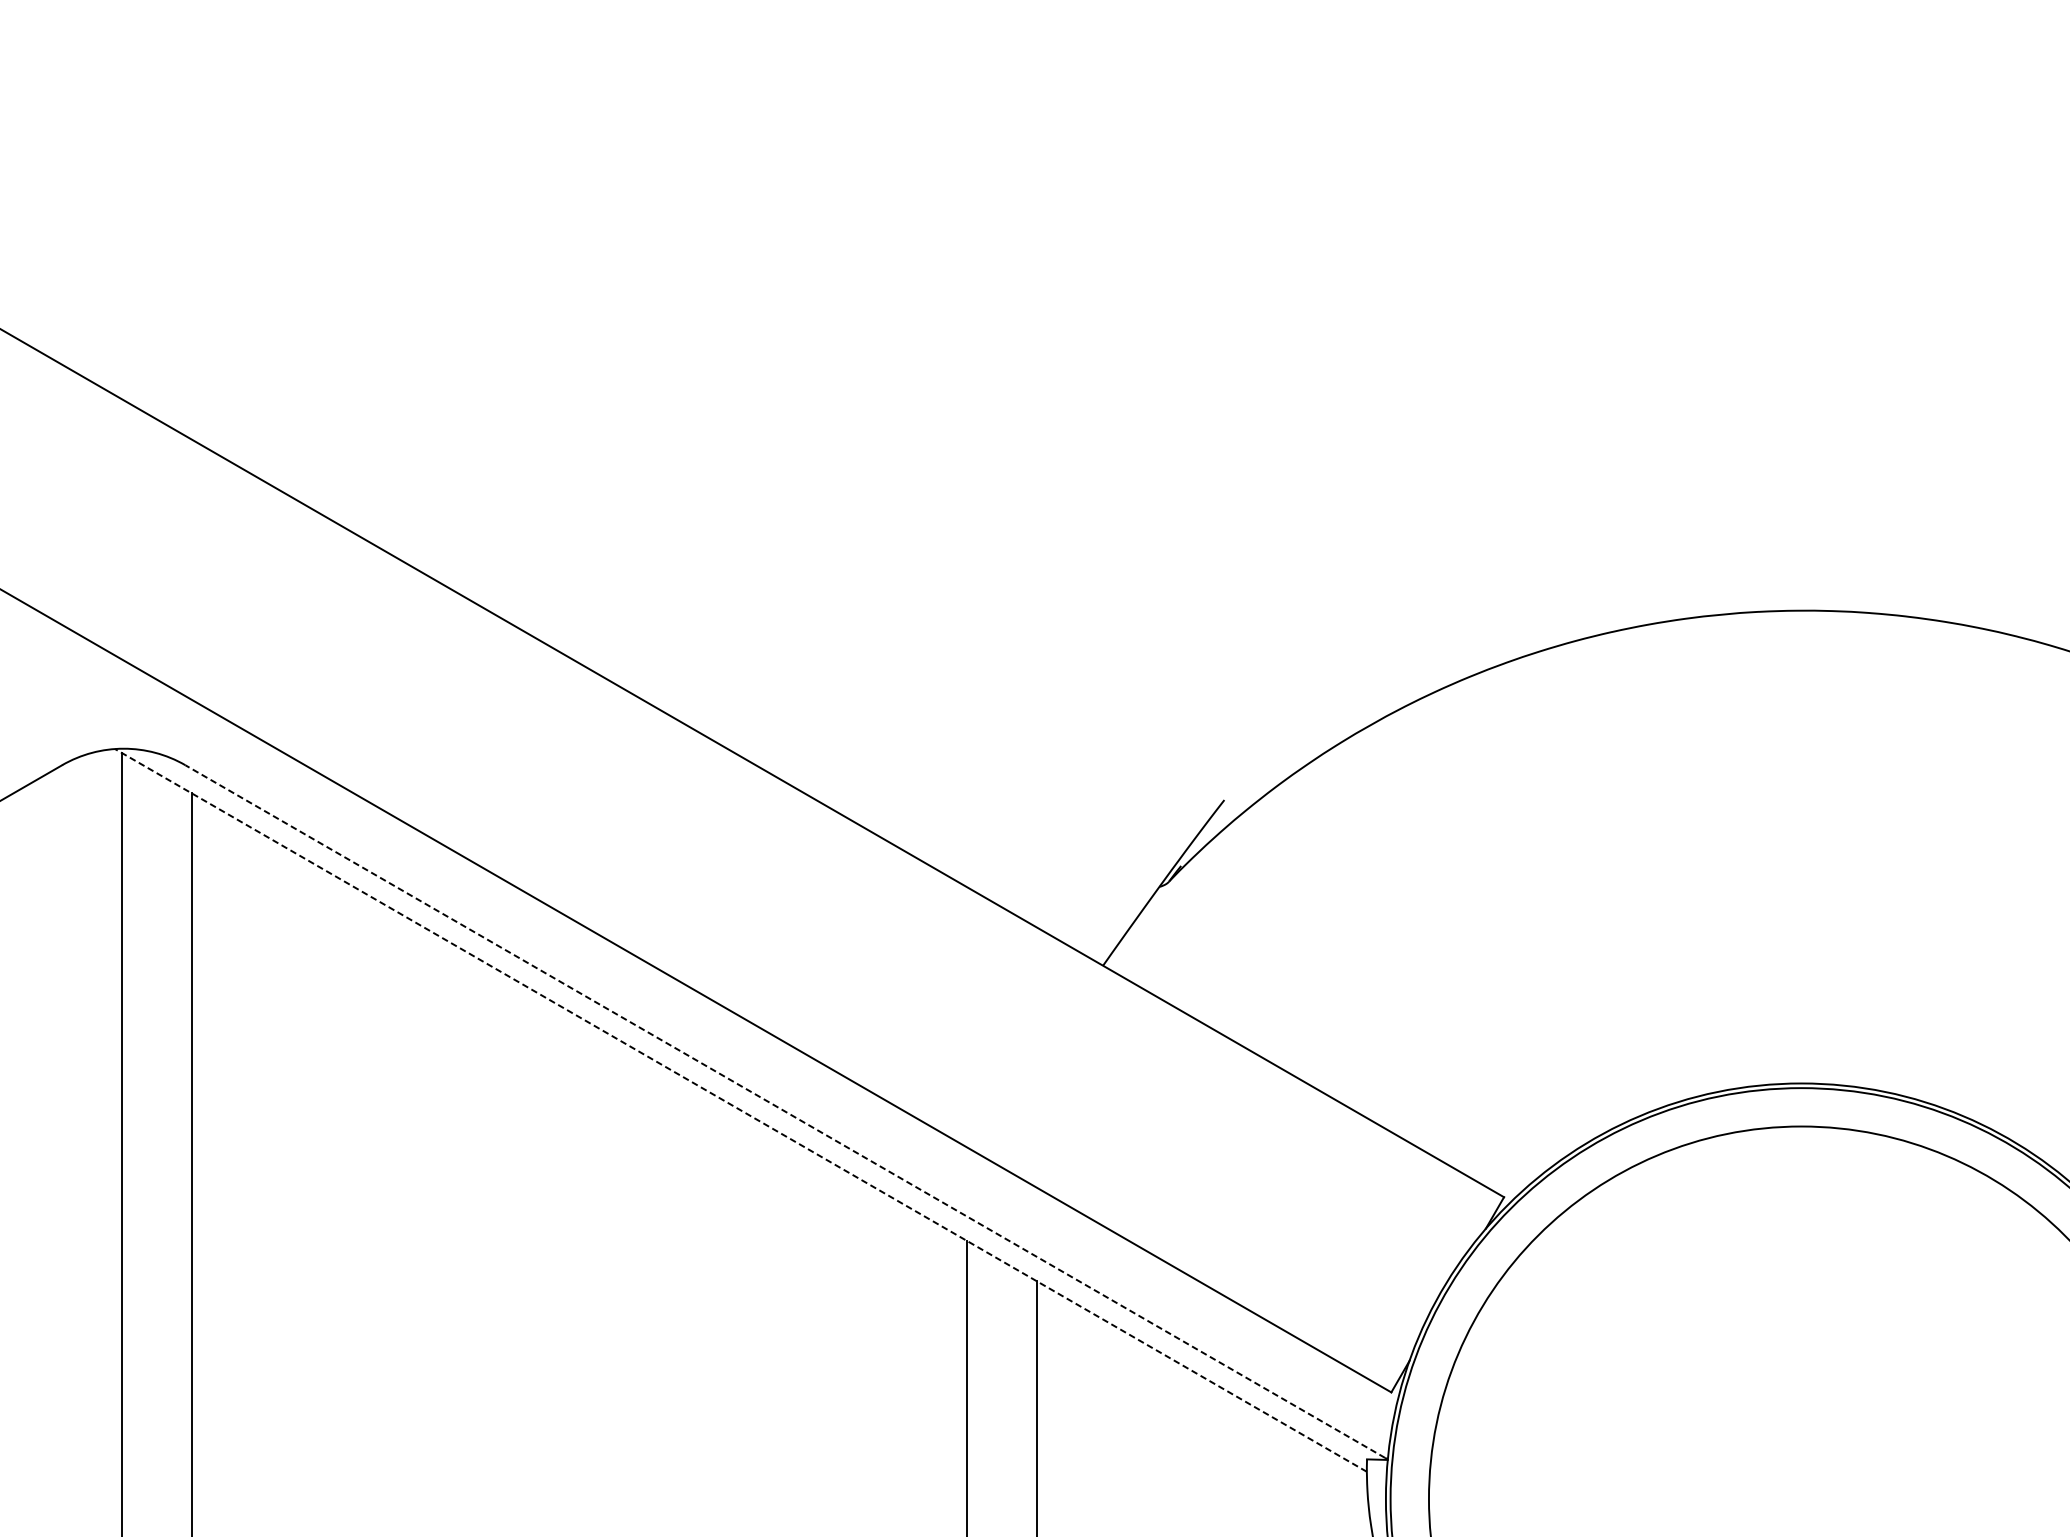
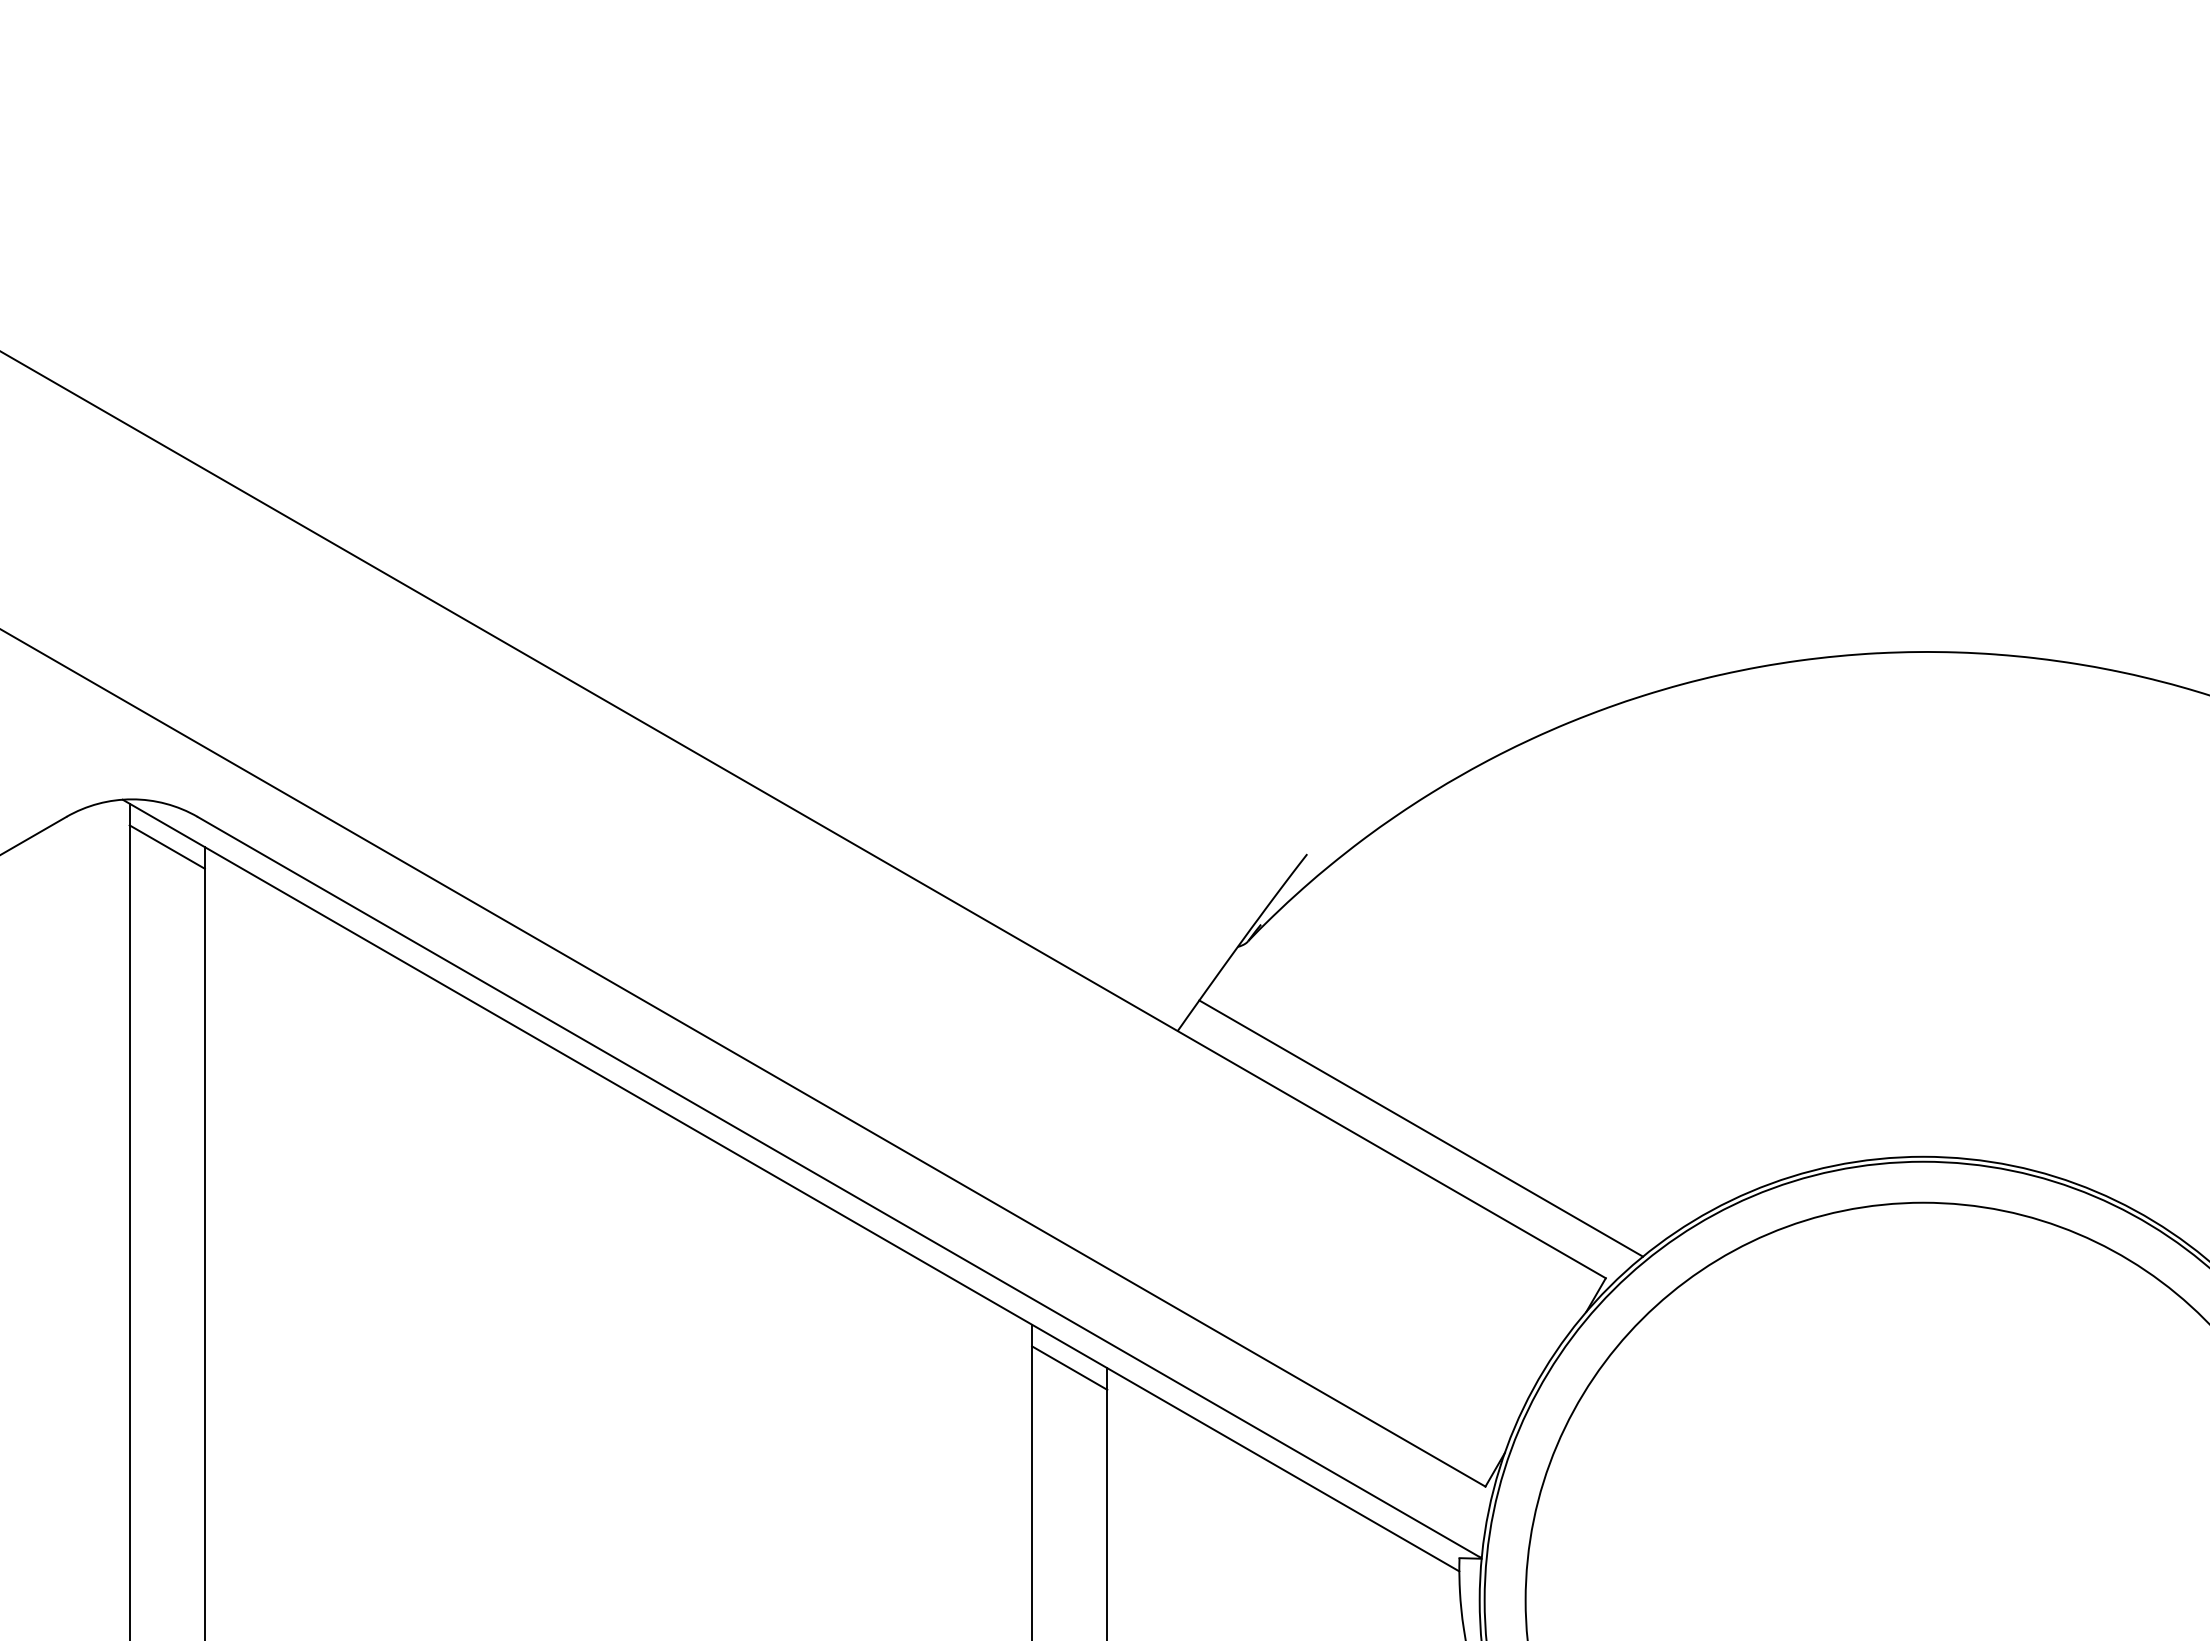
line: (156, 792) -> (166, 846), added
line: (1331, 1056) -> (1421, 1128), added
line: (741, 1110) -> (791, 1185), dashed -> solid
line: (785, 1111) -> (838, 1186), dashed -> solid
line: (1001, 1280) -> (1069, 1367), added

